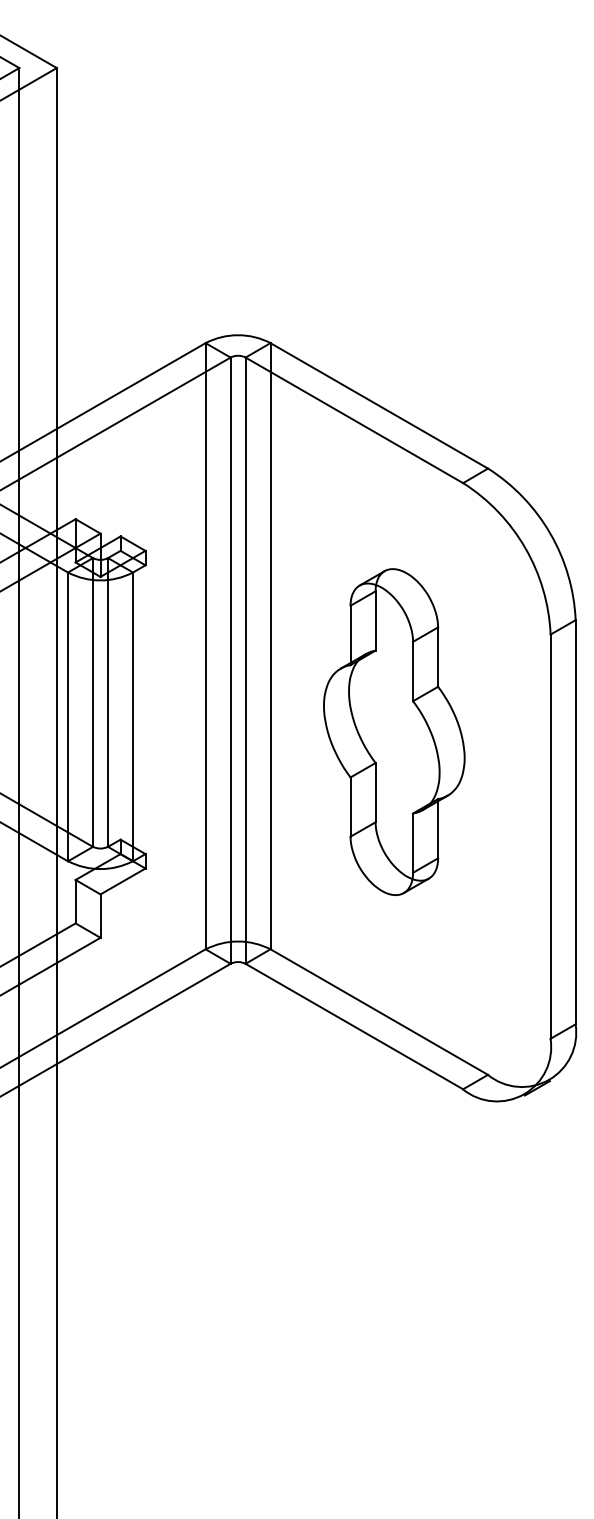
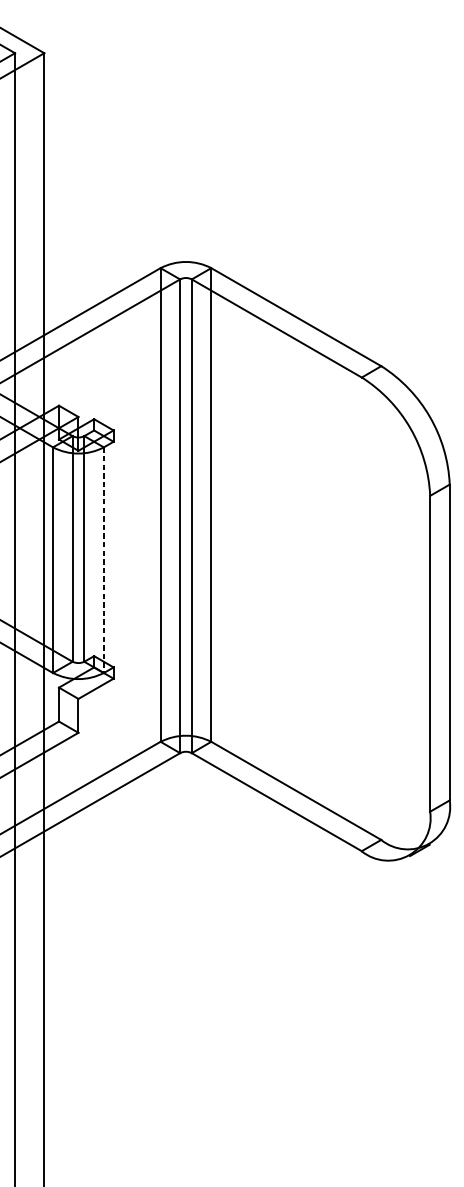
line: (133, 717) -> (104, 560), solid -> dashed
part: (394, 731) -> (308, 571), removed

